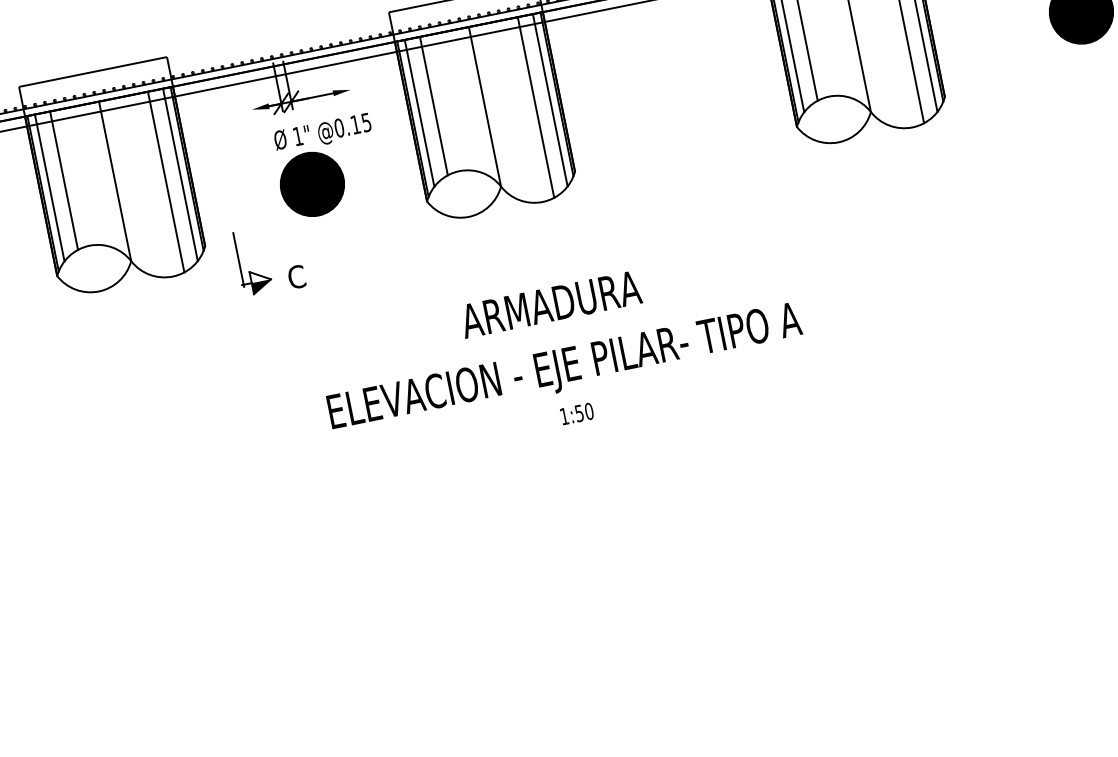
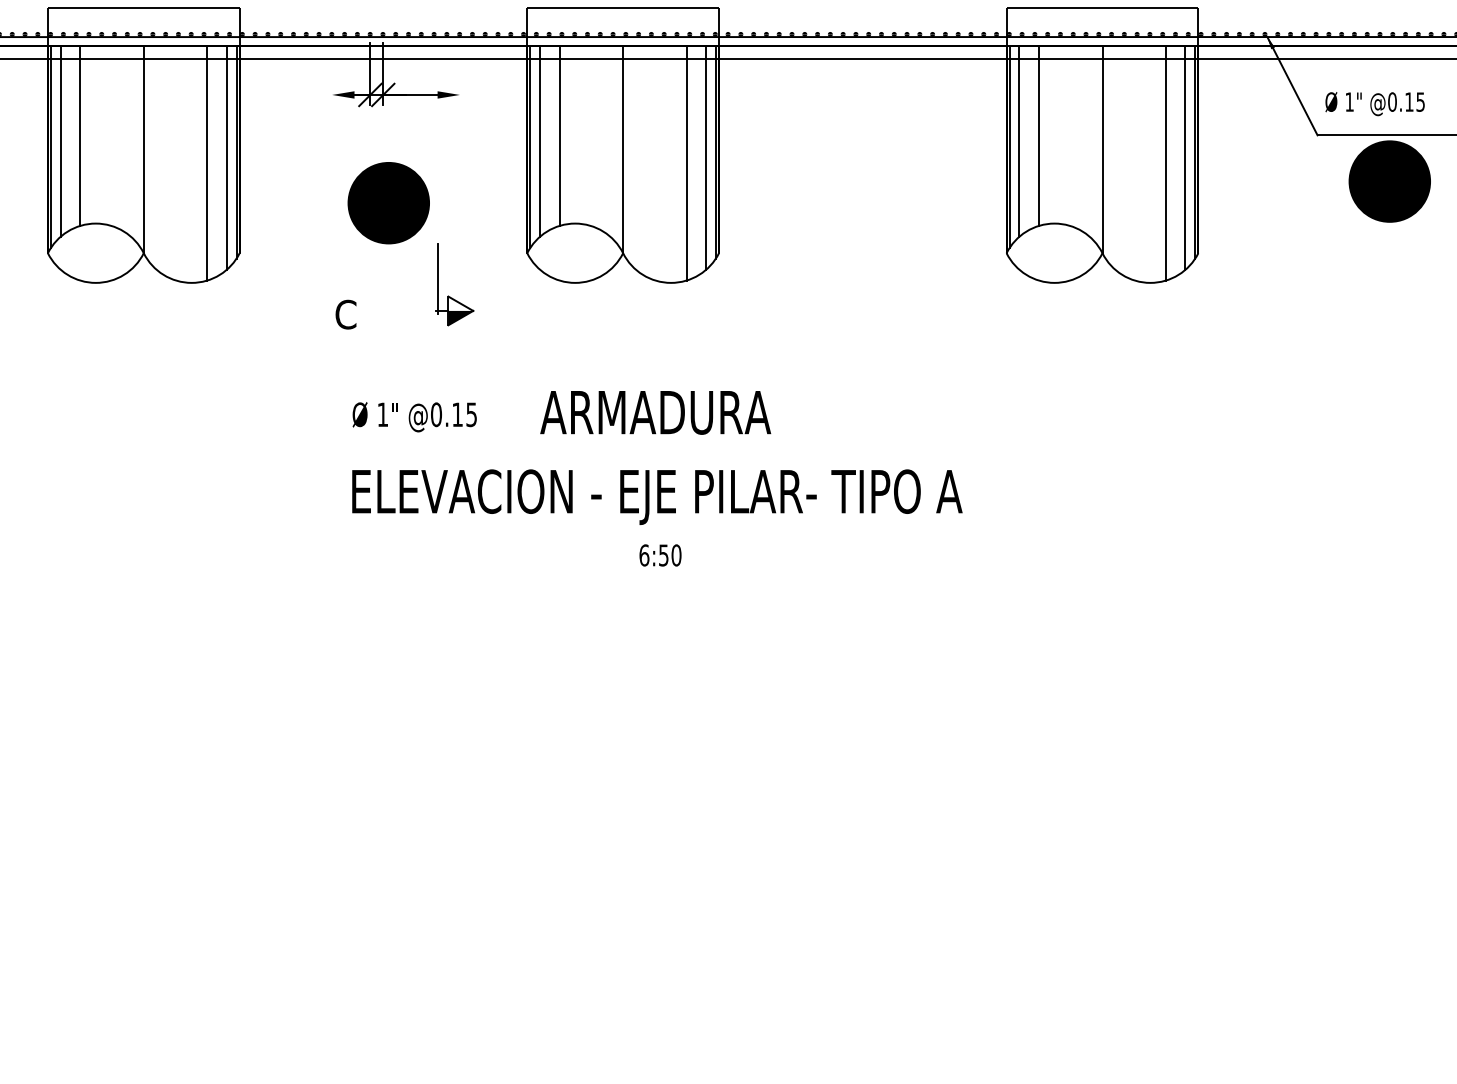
text: (322, 133) -> (414, 417), moved
part: (249, 271) -> (448, 295), moved
text: (564, 416) -> (644, 555), 1:50 -> 6:50

